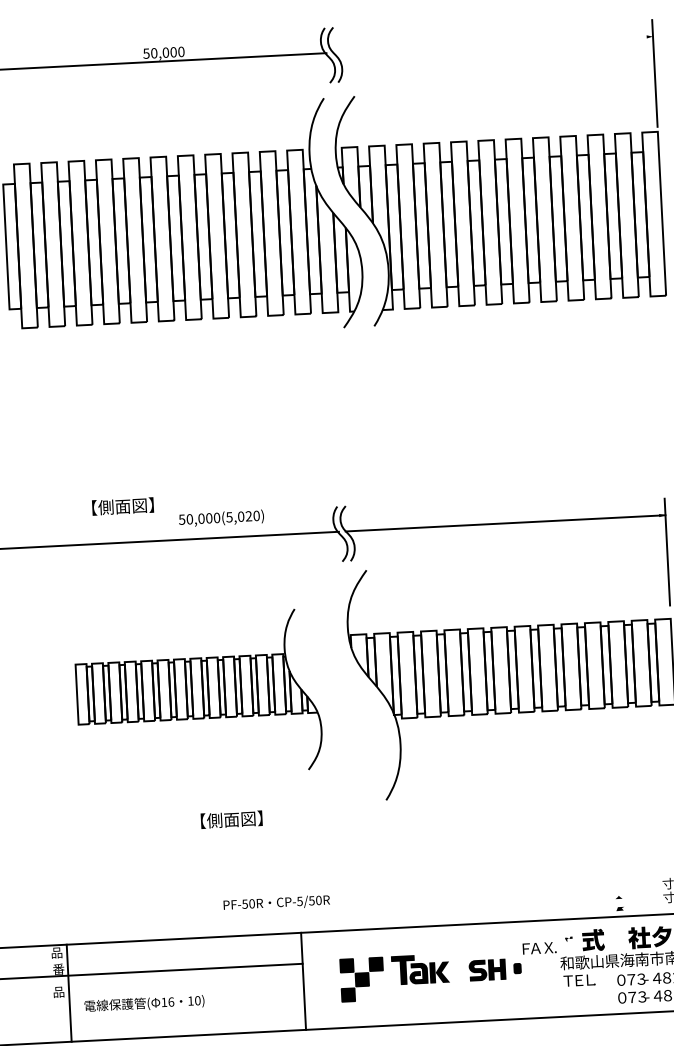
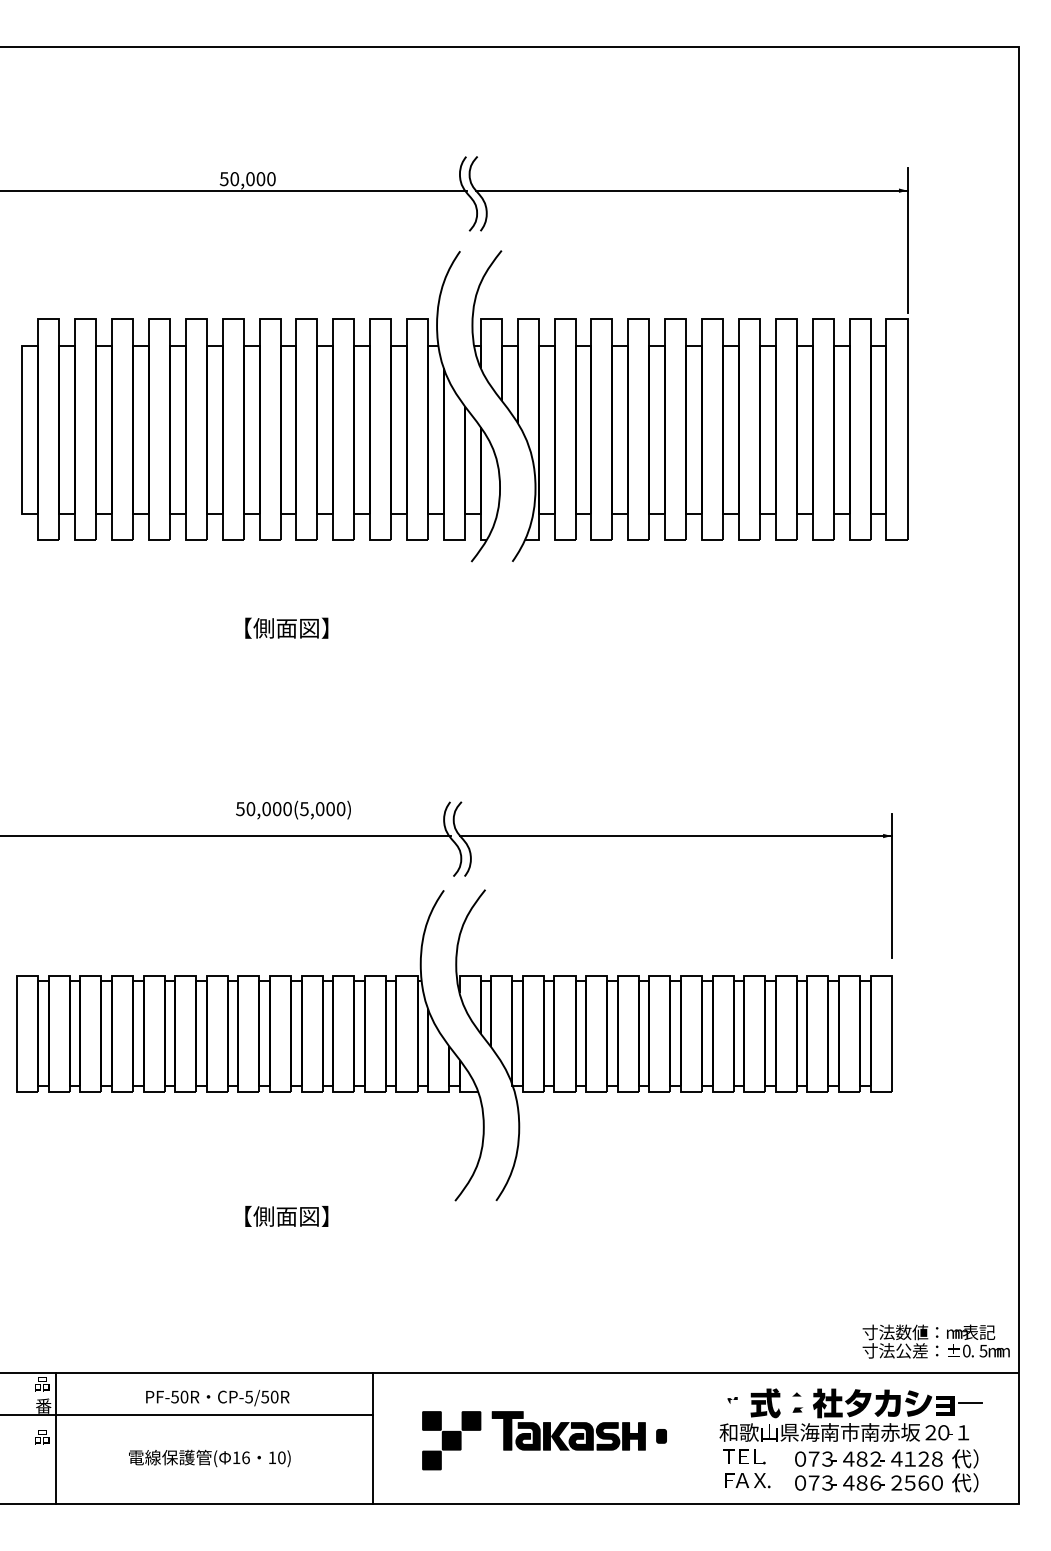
line: (493, 44) -> (691, 190), added
text: (122, 505) -> (286, 627), moved
text: (248, 516) -> (330, 809), 50,000(5,020) -> 50,000(5,000)
part: (198, 694) -> (250, 1045), size x1.43
text: (276, 903) -> (217, 1398), moved
part: (619, 903) -> (797, 1402), moved
text: (539, 948) -> (747, 1480), moved
fill: (457, 971) -> (580, 1436), added
text: (144, 1003) -> (209, 1458), moved

